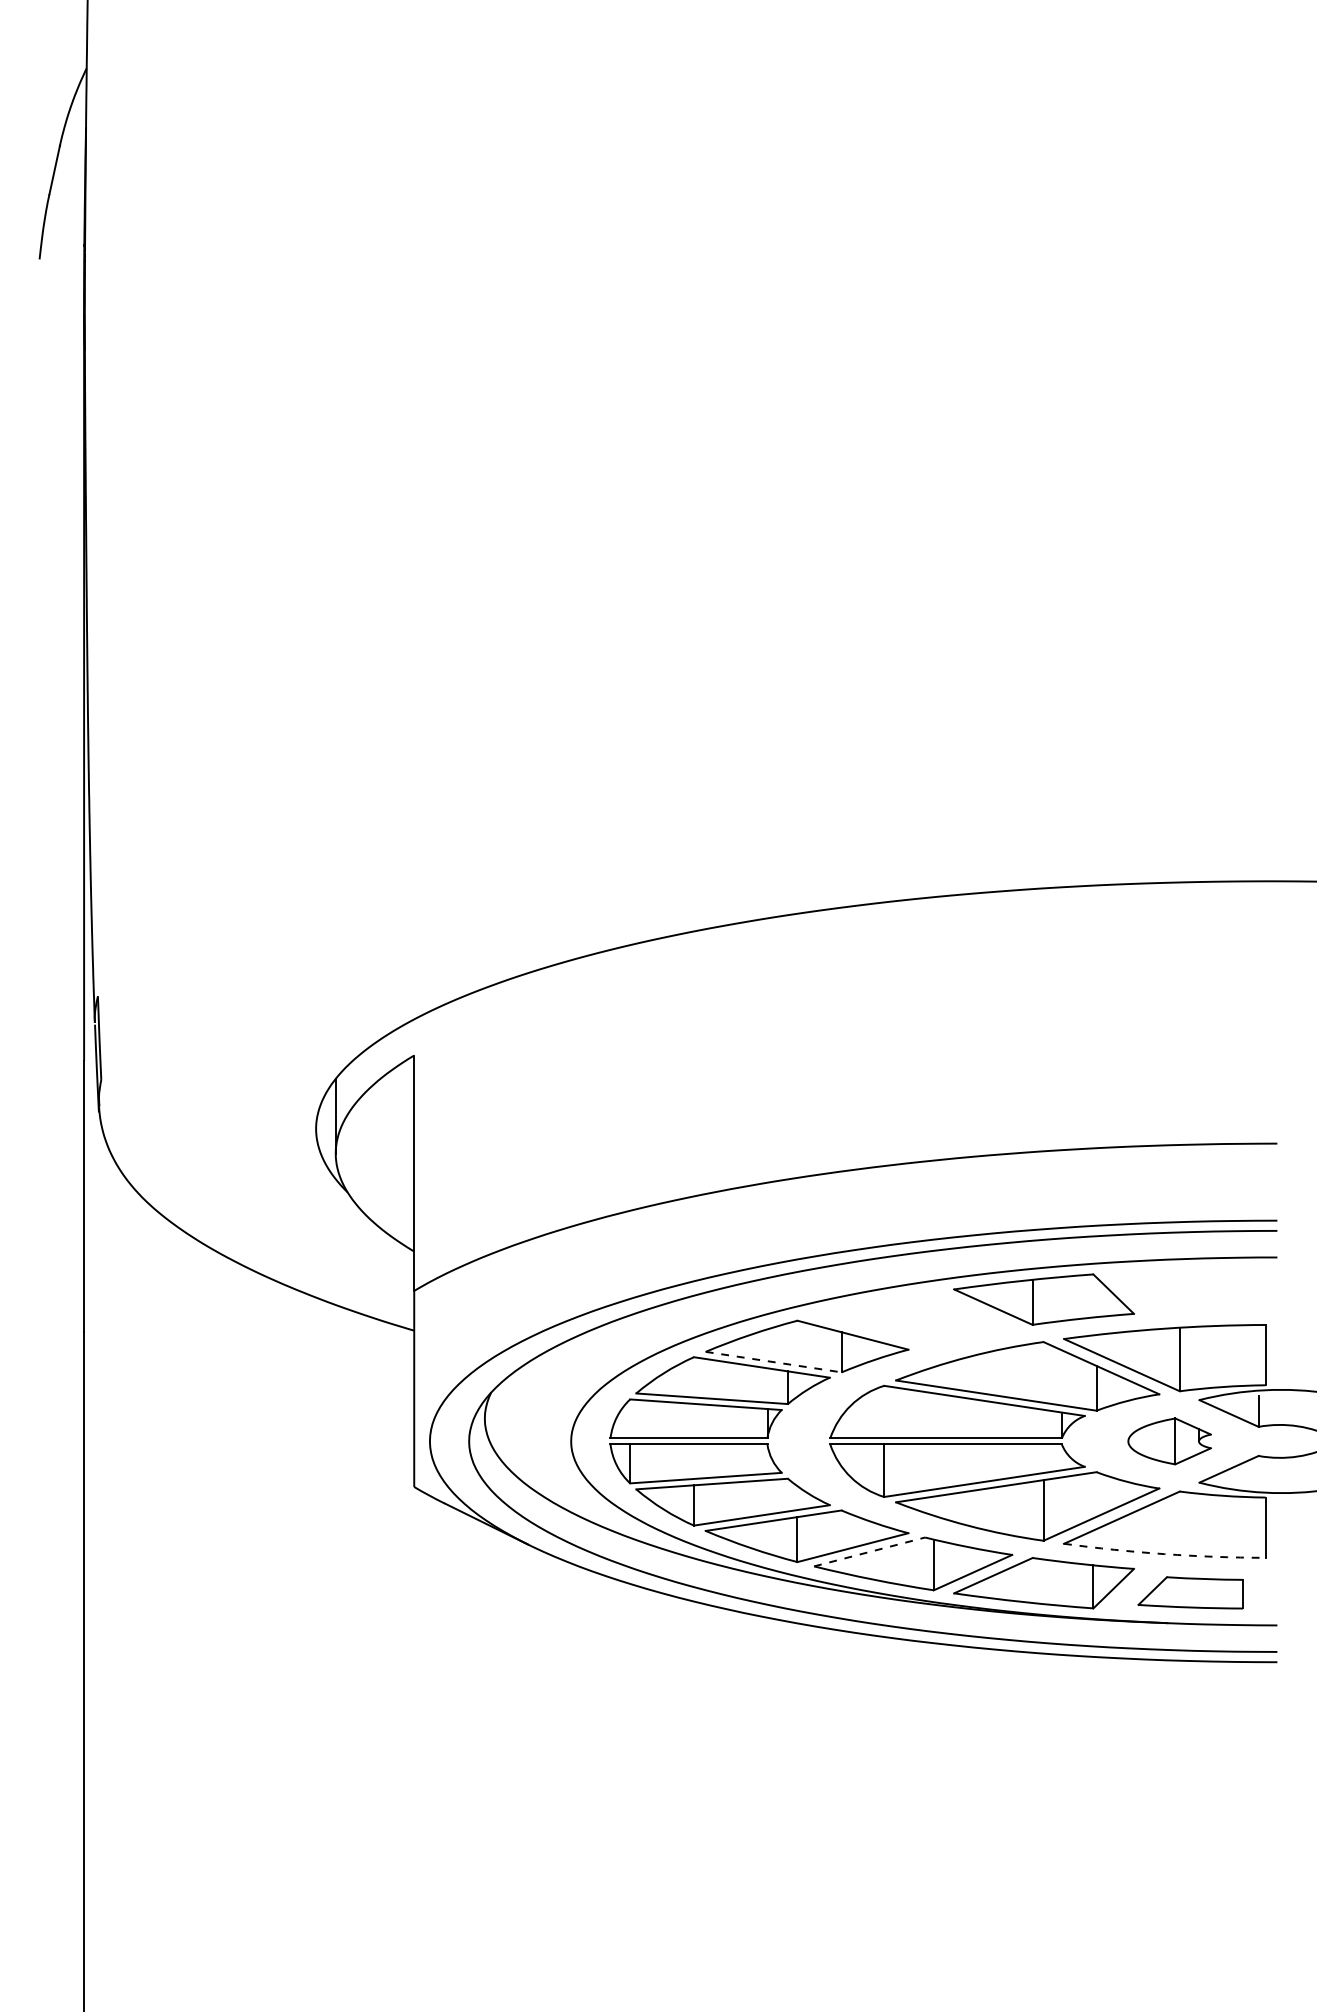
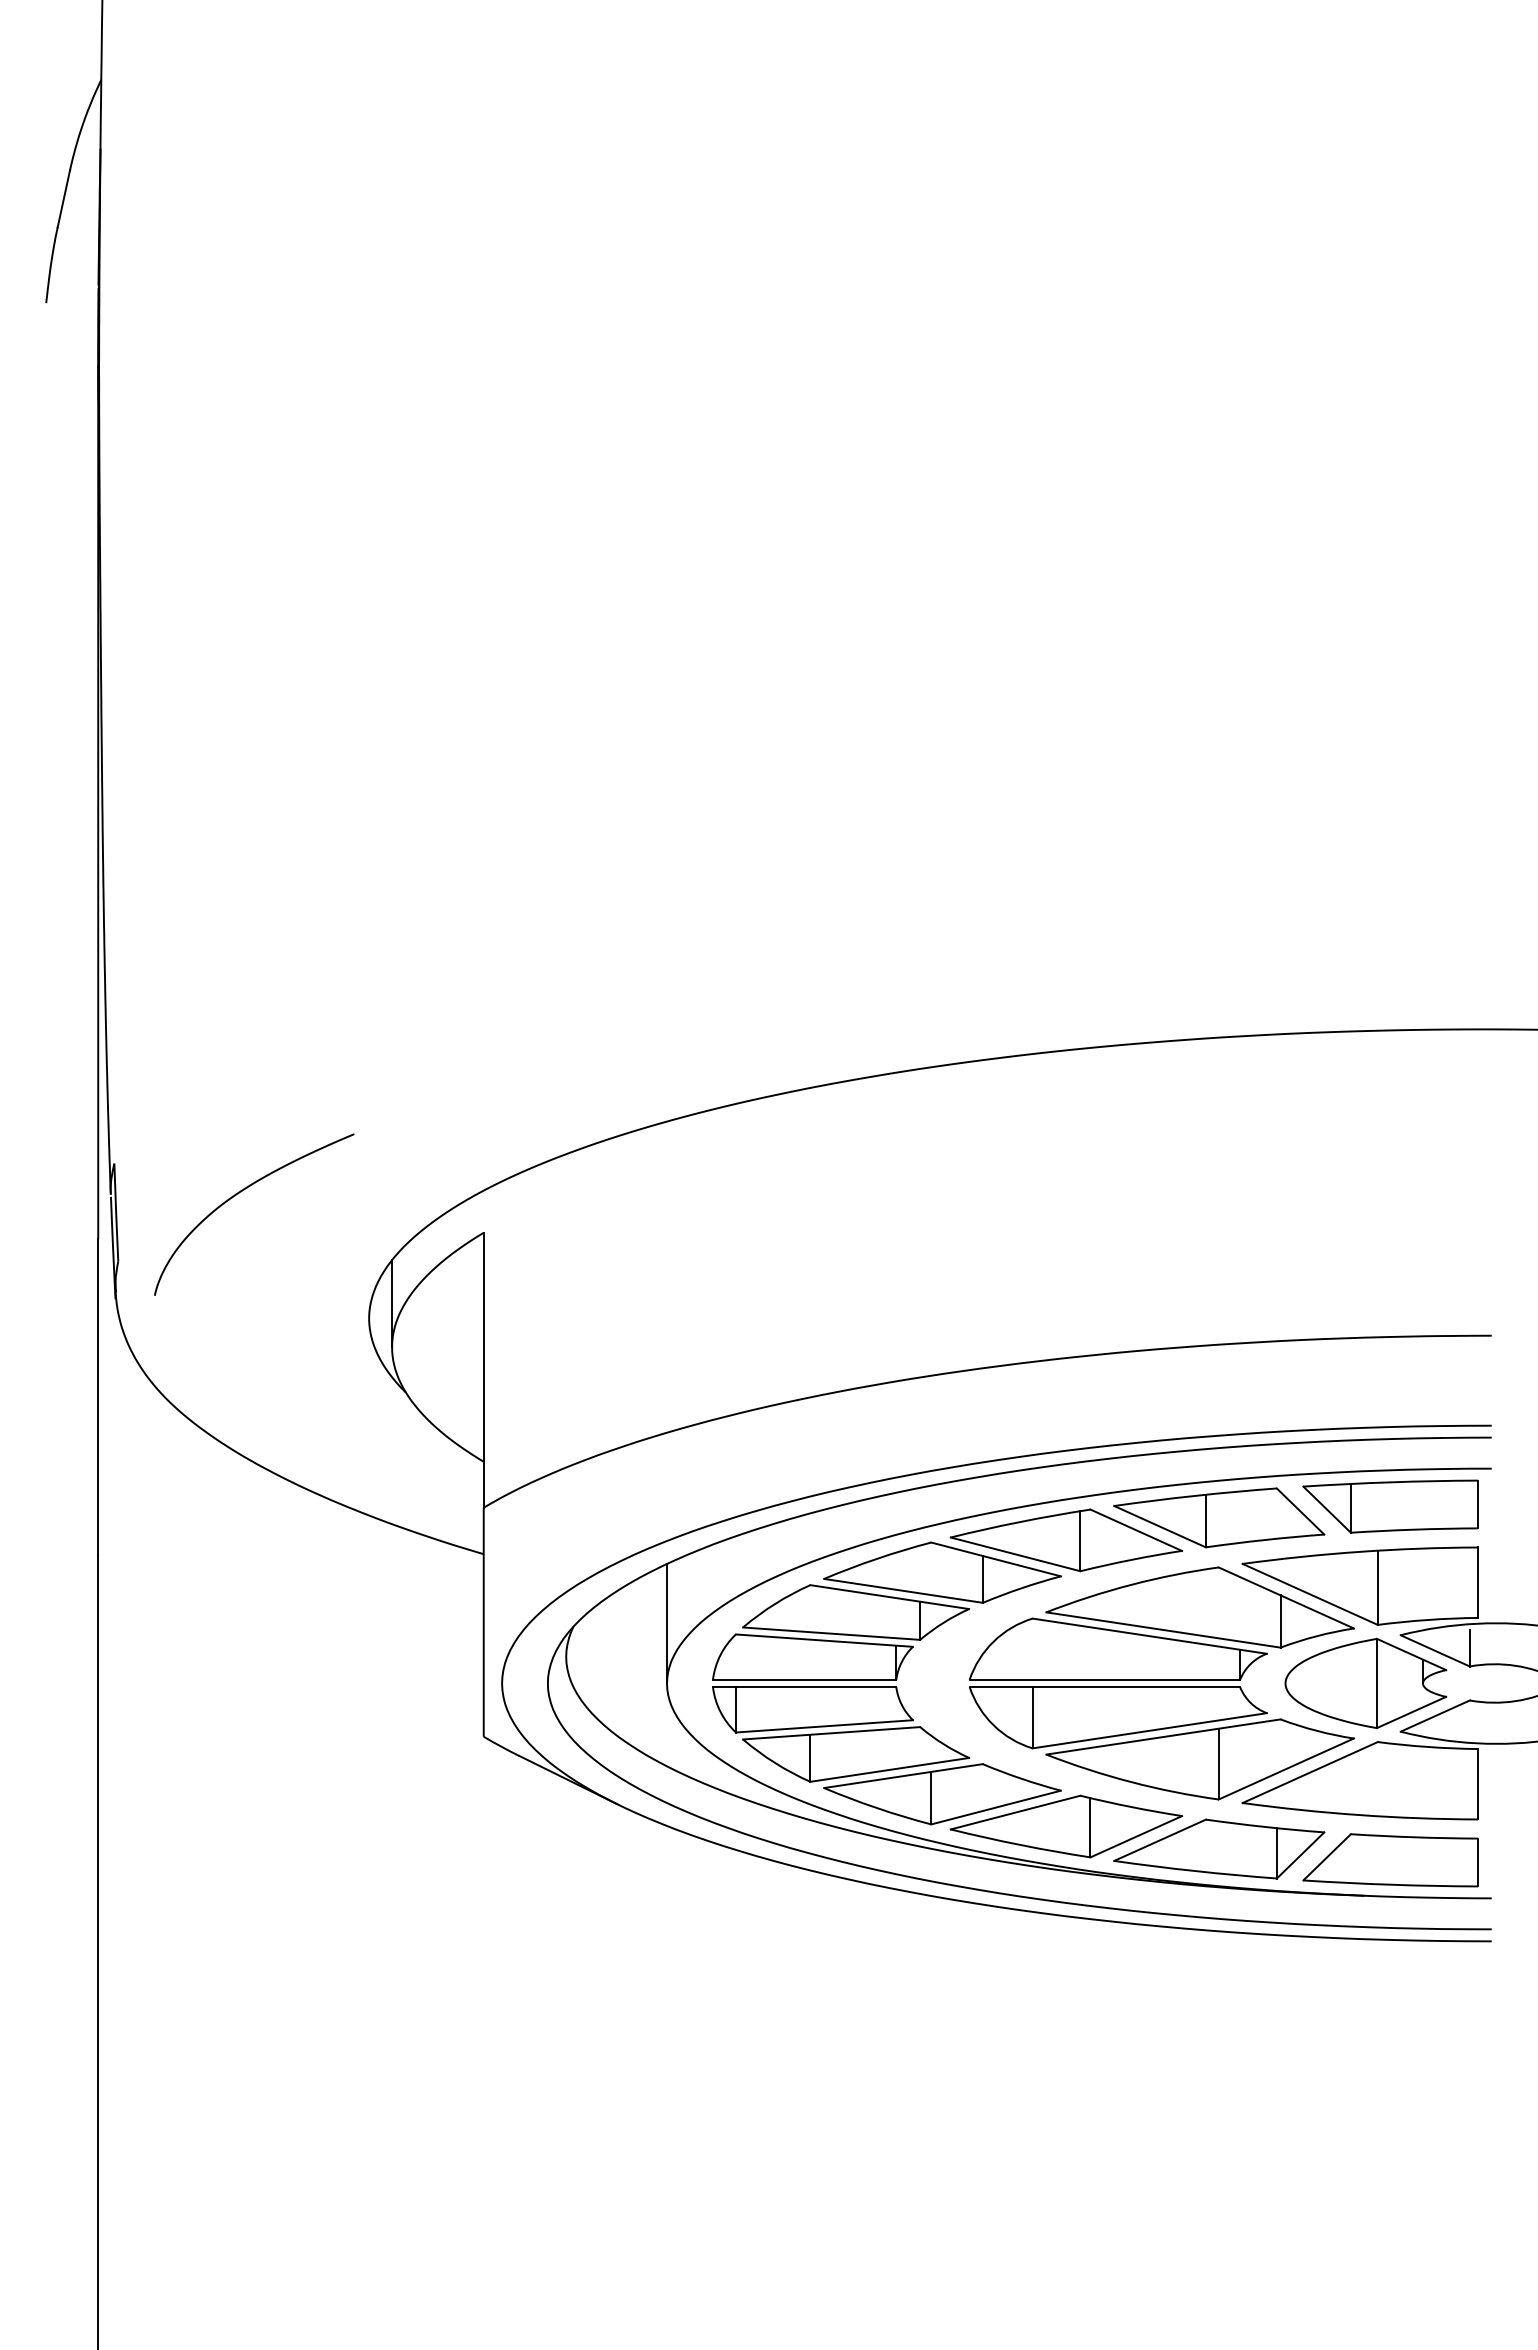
curve: (206, 1020) -> (241, 1192), added
part: (1190, 1289) -> (1390, 1506), added
part: (913, 1318) -> (1066, 1540), added
line: (774, 1361) -> (904, 1590), dashed -> solid
line: (571, 1390) -> (667, 1623), added
part: (1169, 1441) -> (1365, 1683), size x1.67
line: (869, 1551) -> (1015, 1812), dashed -> solid
arc: (1165, 1554) -> (1360, 1815), dashed -> solid
part: (1190, 1592) -> (1390, 1860), size x1.43

